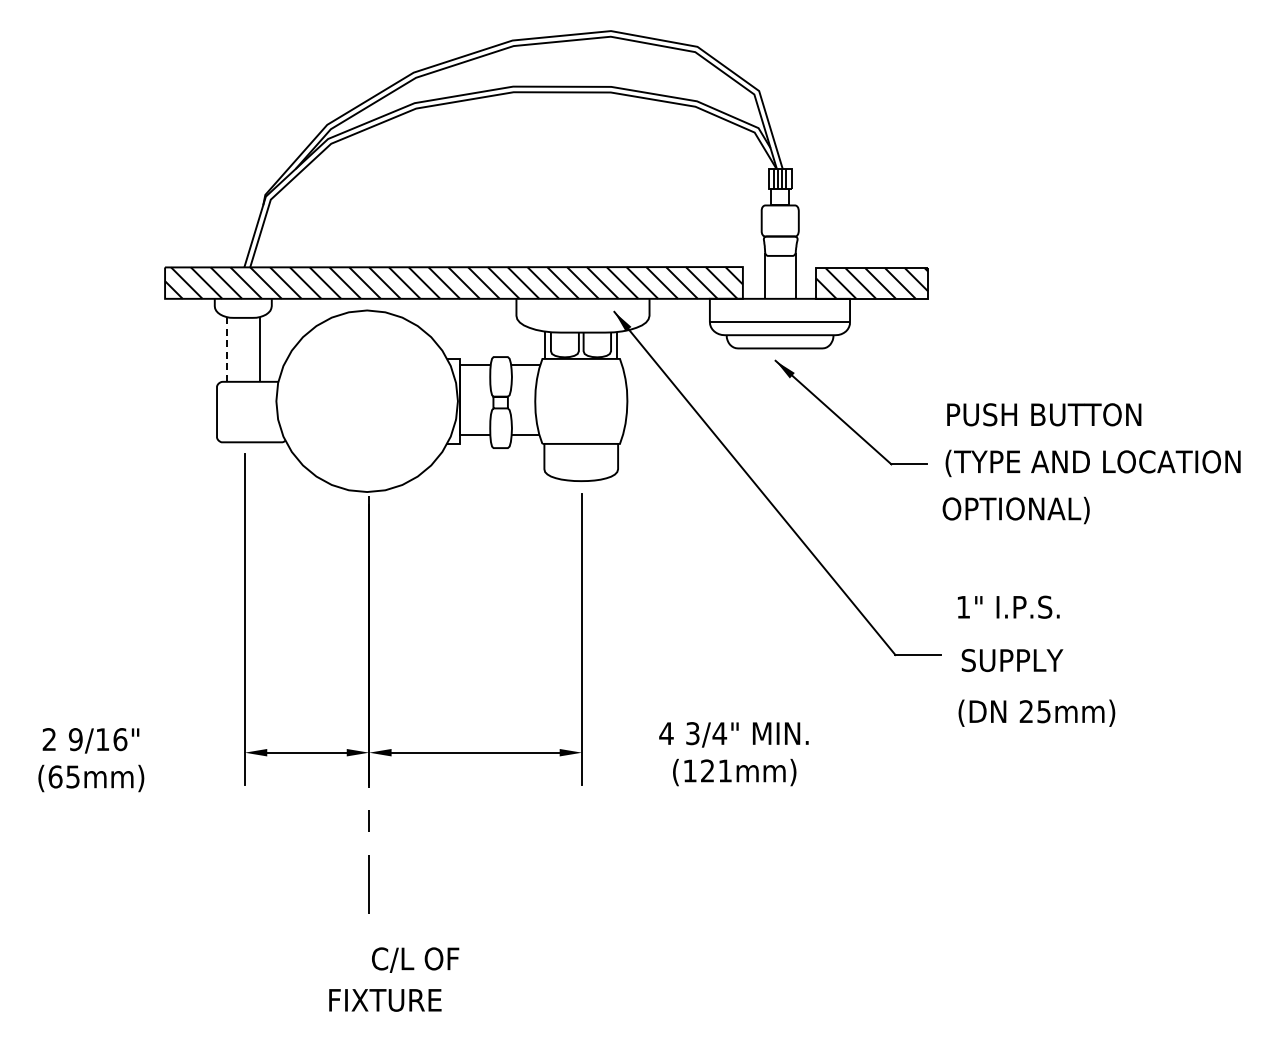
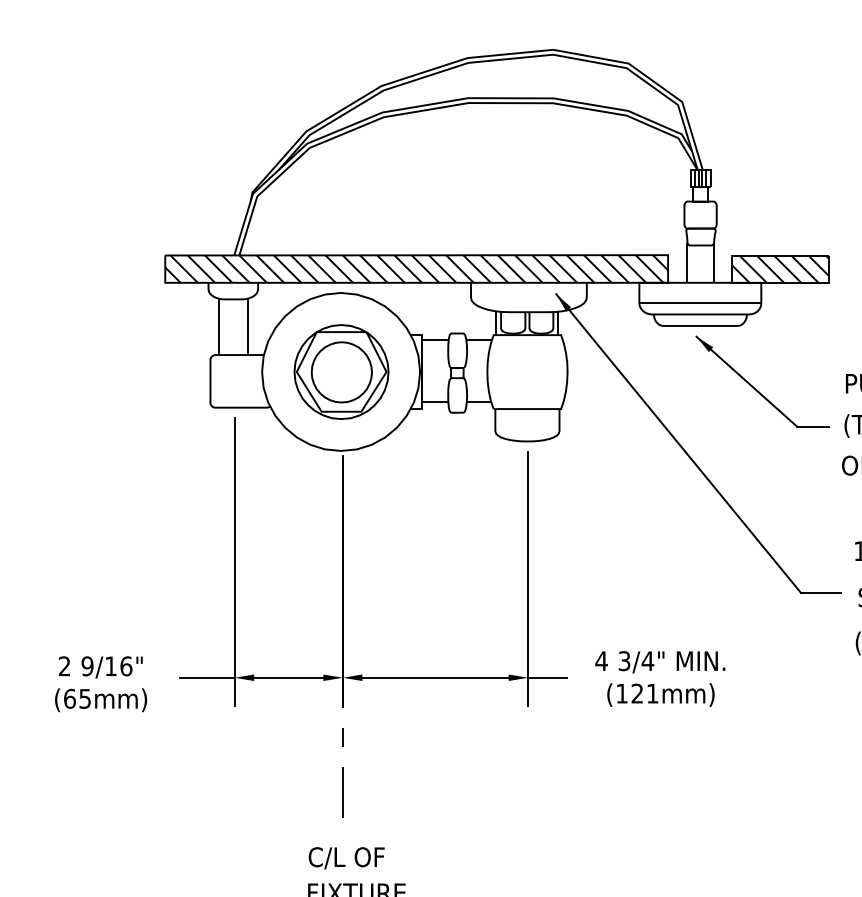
line: (226, 348) -> (218, 326), dashed -> solid
part: (367, 401) -> (341, 372), added
line: (212, 752) -> (206, 677), added
line: (604, 752) -> (547, 677), added
text: (415, 959) -> (346, 857), moved

